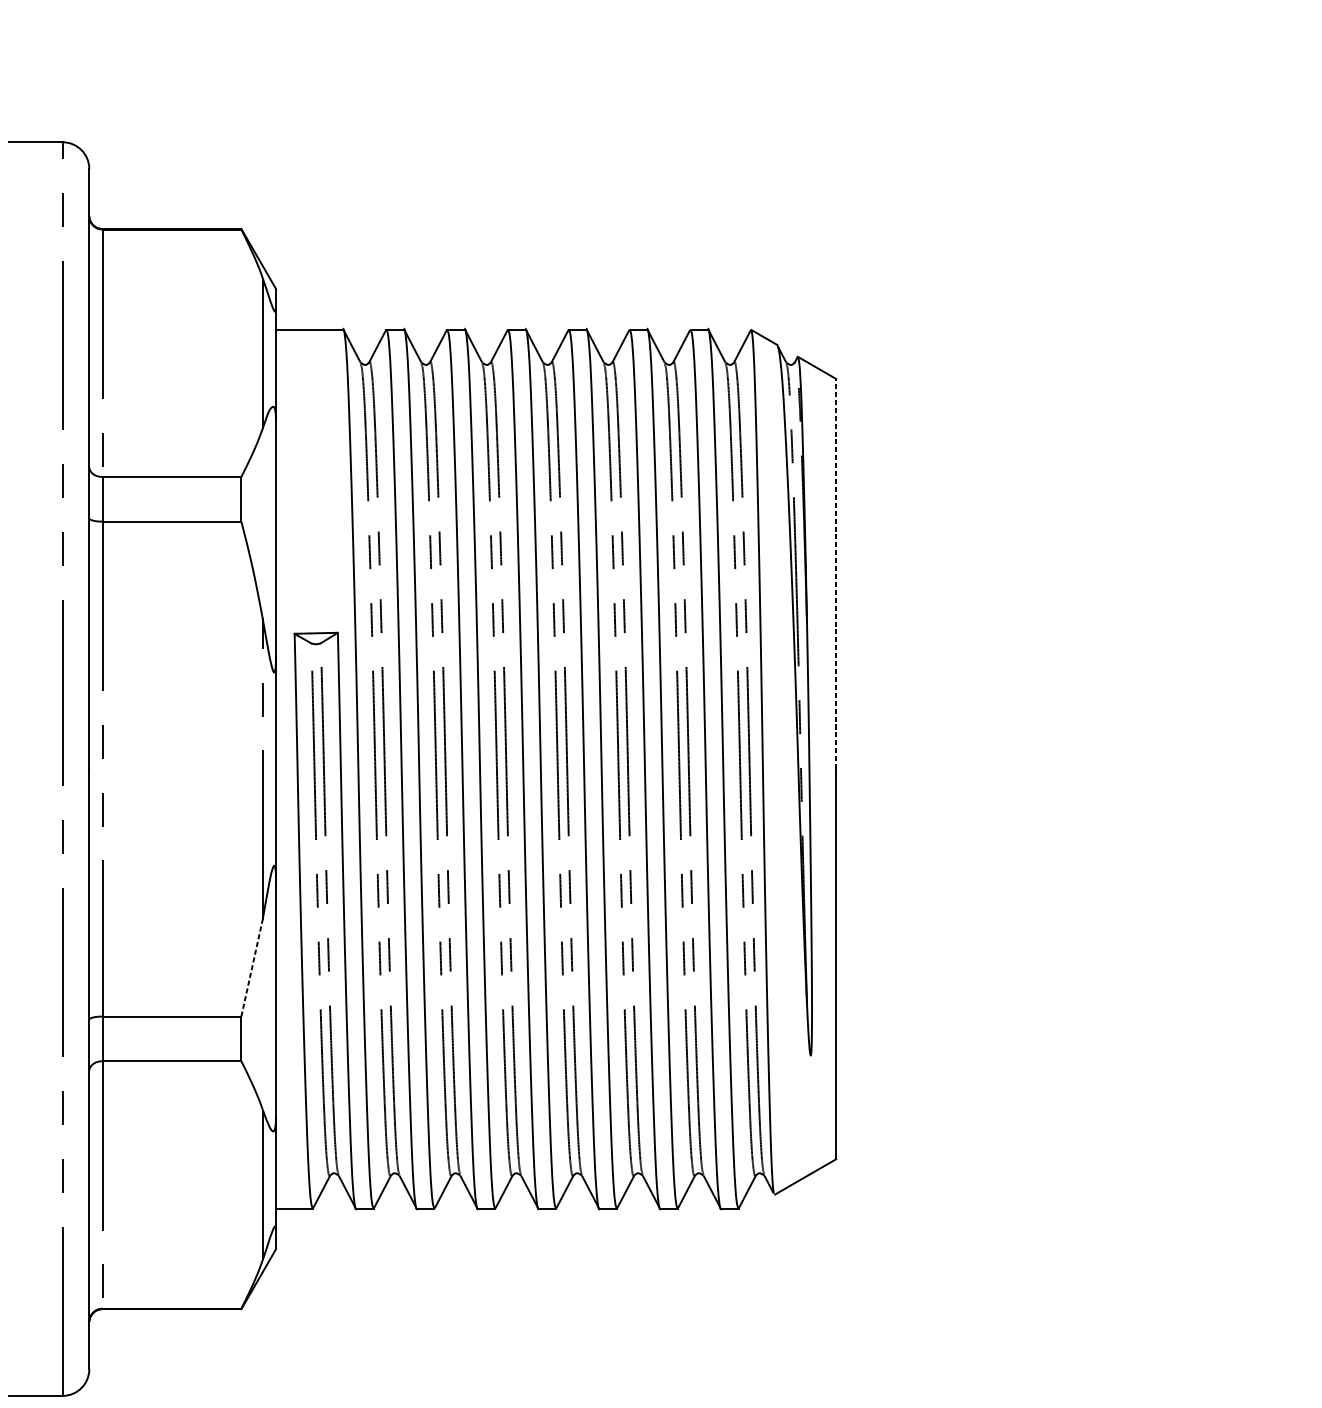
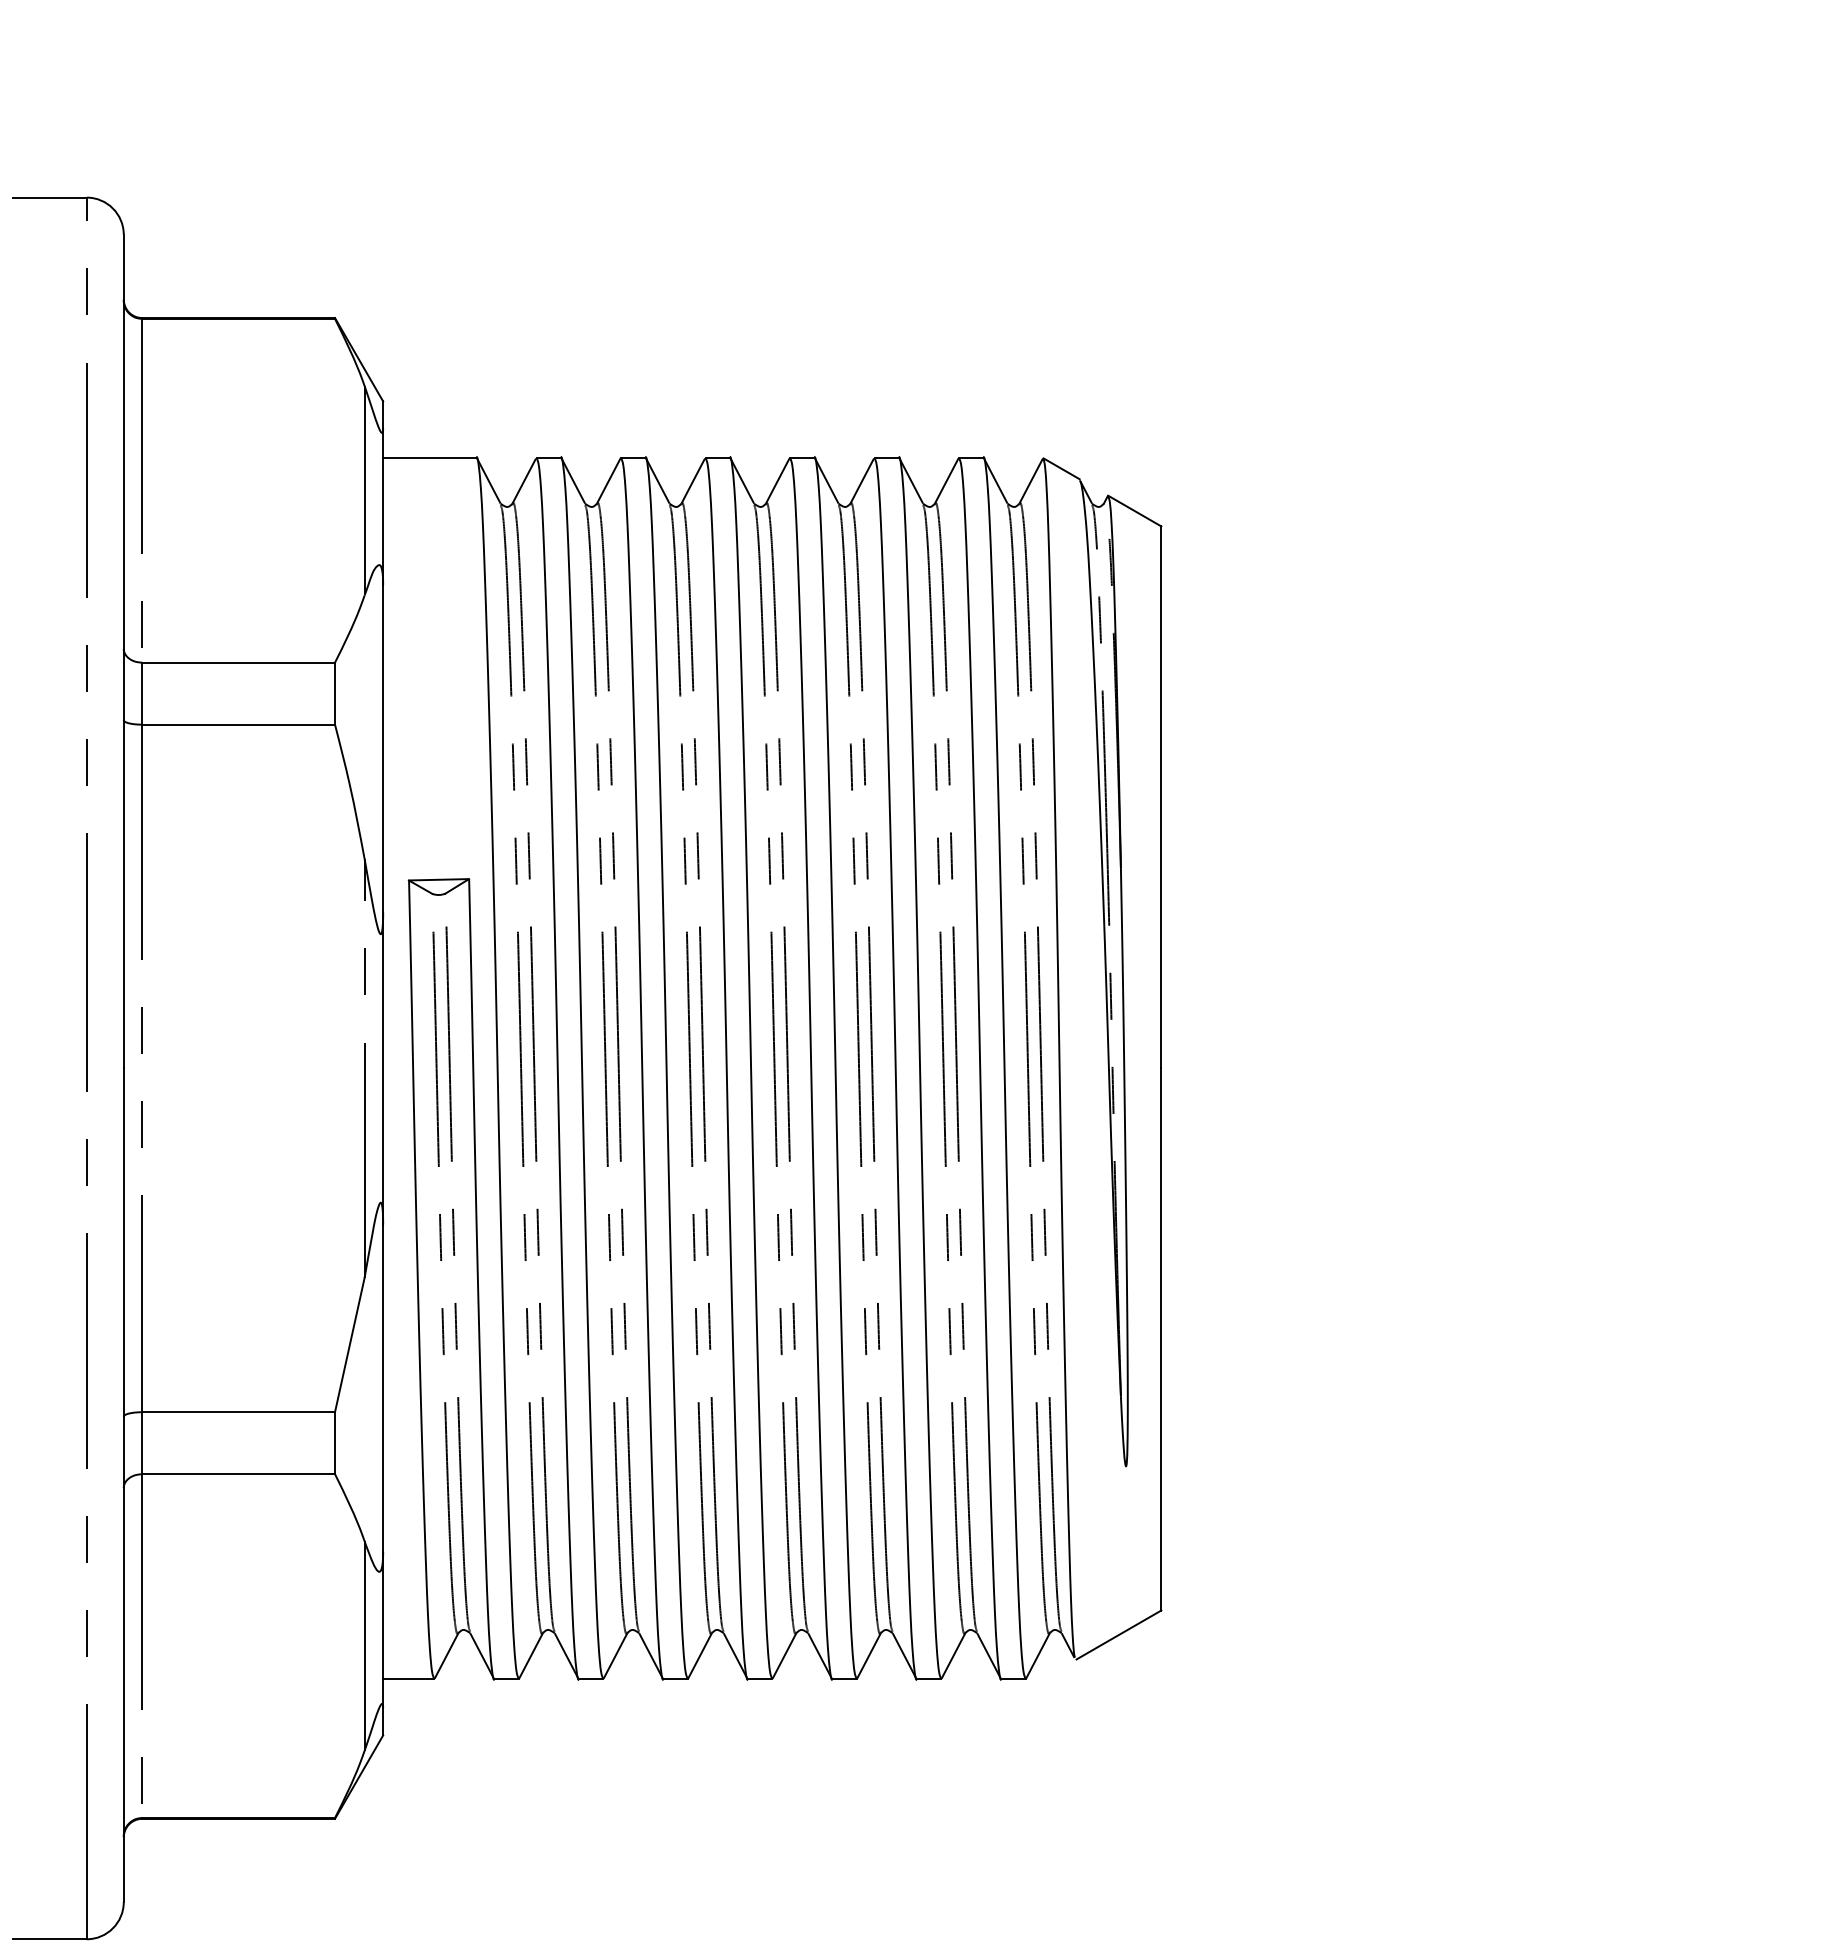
line: (836, 573) -> (1161, 796), dashed -> solid
line: (251, 968) -> (349, 1345), dashed -> solid

